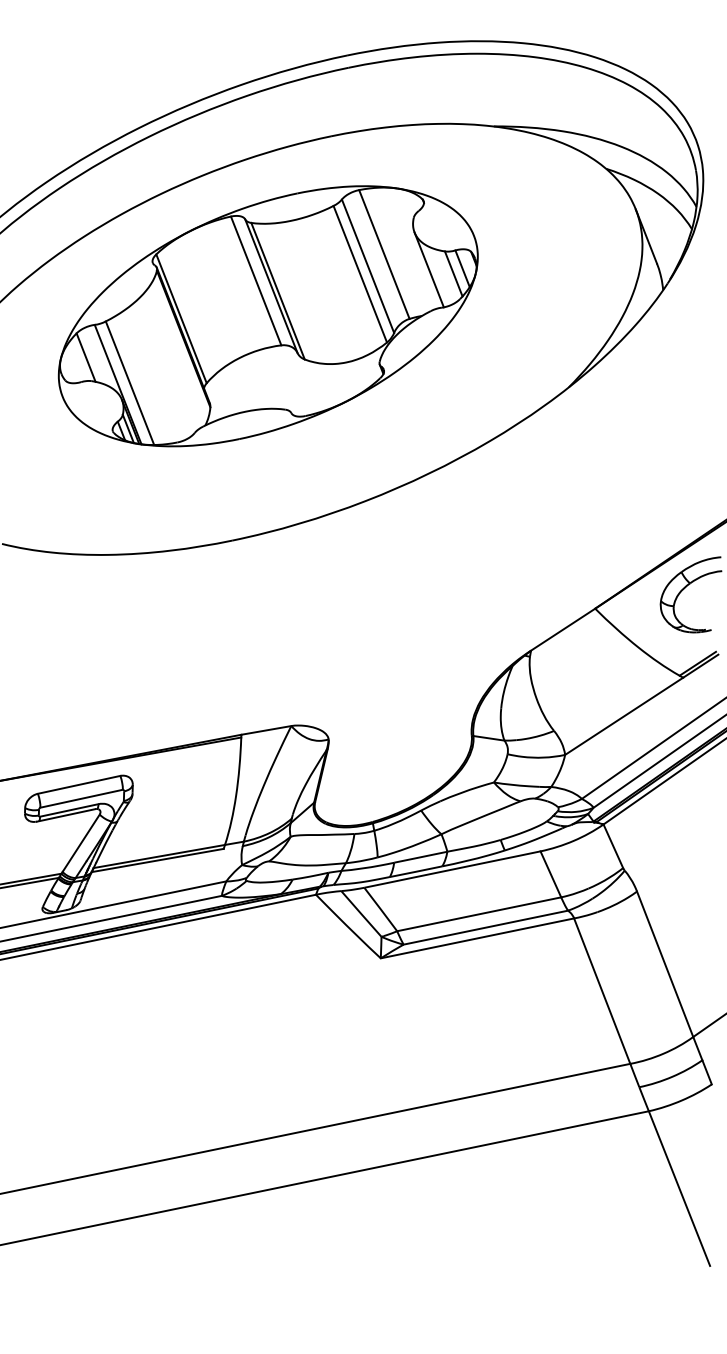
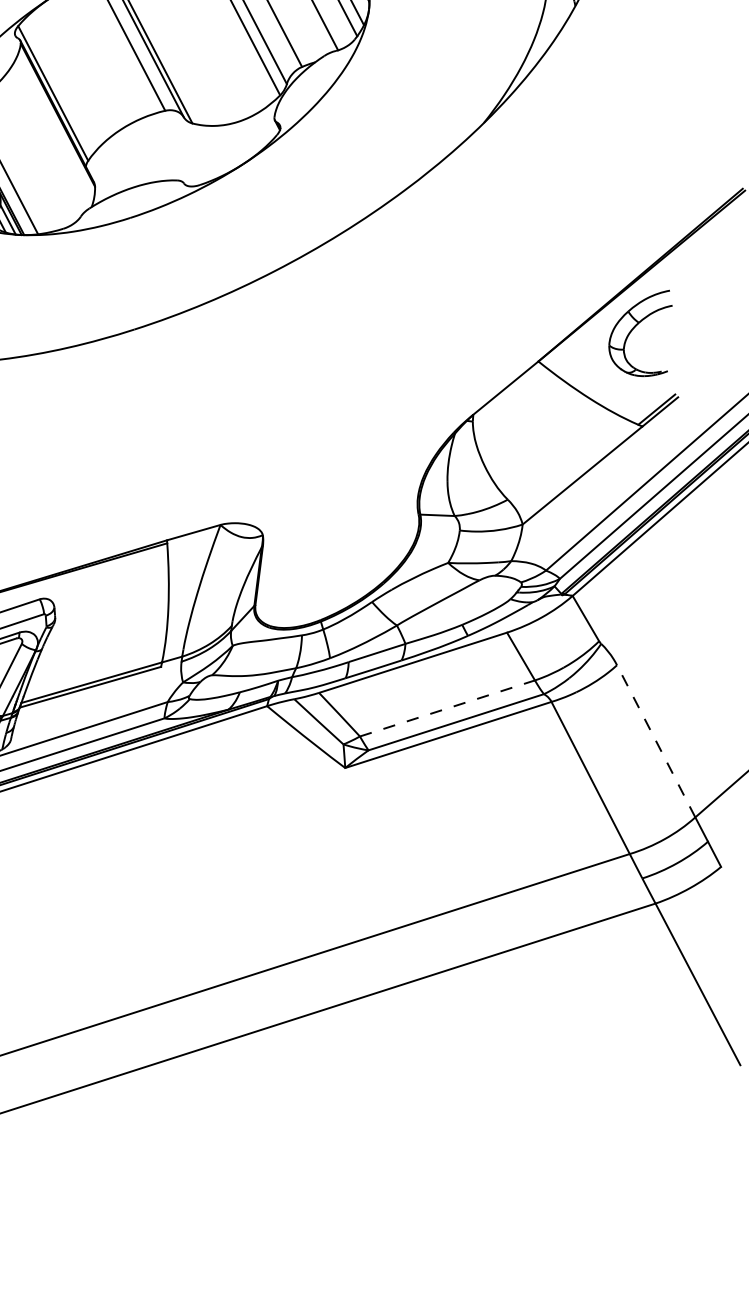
line: (479, 914) -> (447, 708), solid -> dashed
line: (665, 964) -> (656, 741), solid -> dashed

